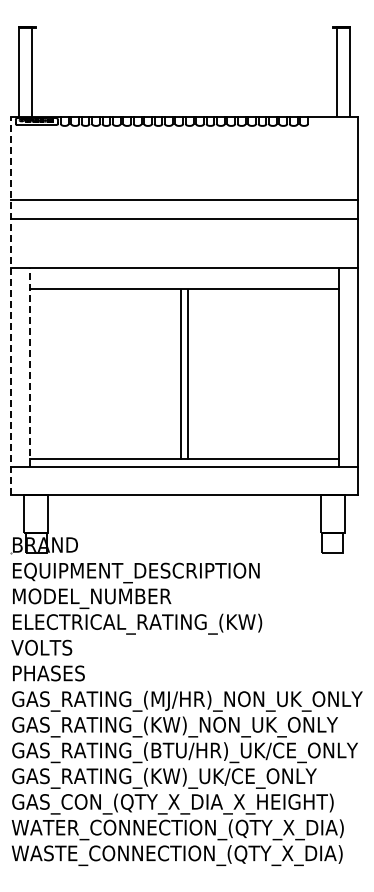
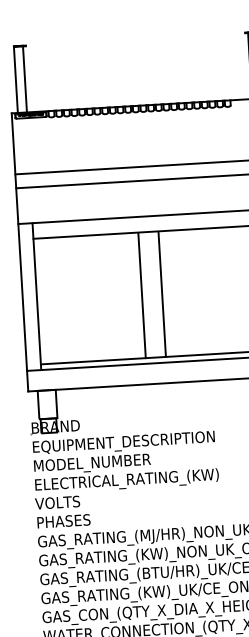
line: (11, 306) -> (20, 252), dashed -> solid
line: (30, 367) -> (37, 296), dashed -> solid
line: (181, 374) -> (162, 294), moved
line: (187, 374) -> (141, 295), moved

